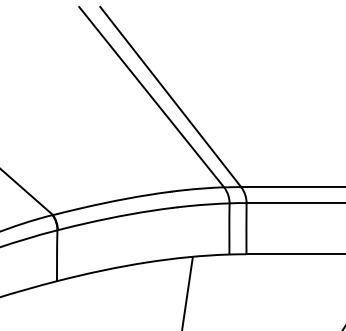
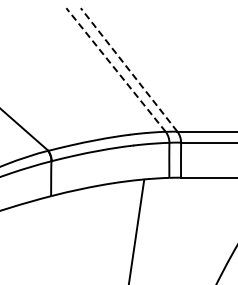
line: (150, 96) -> (115, 69), solid -> dashed
line: (169, 96) -> (128, 69), solid -> dashed

